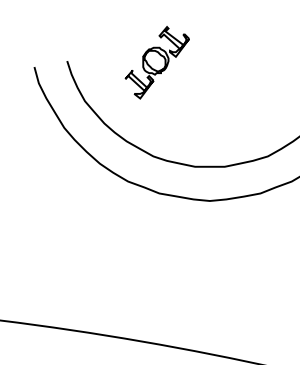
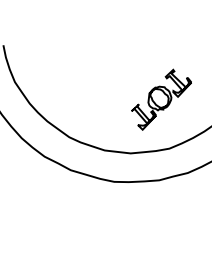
part: (156, 62) -> (160, 99), moved

